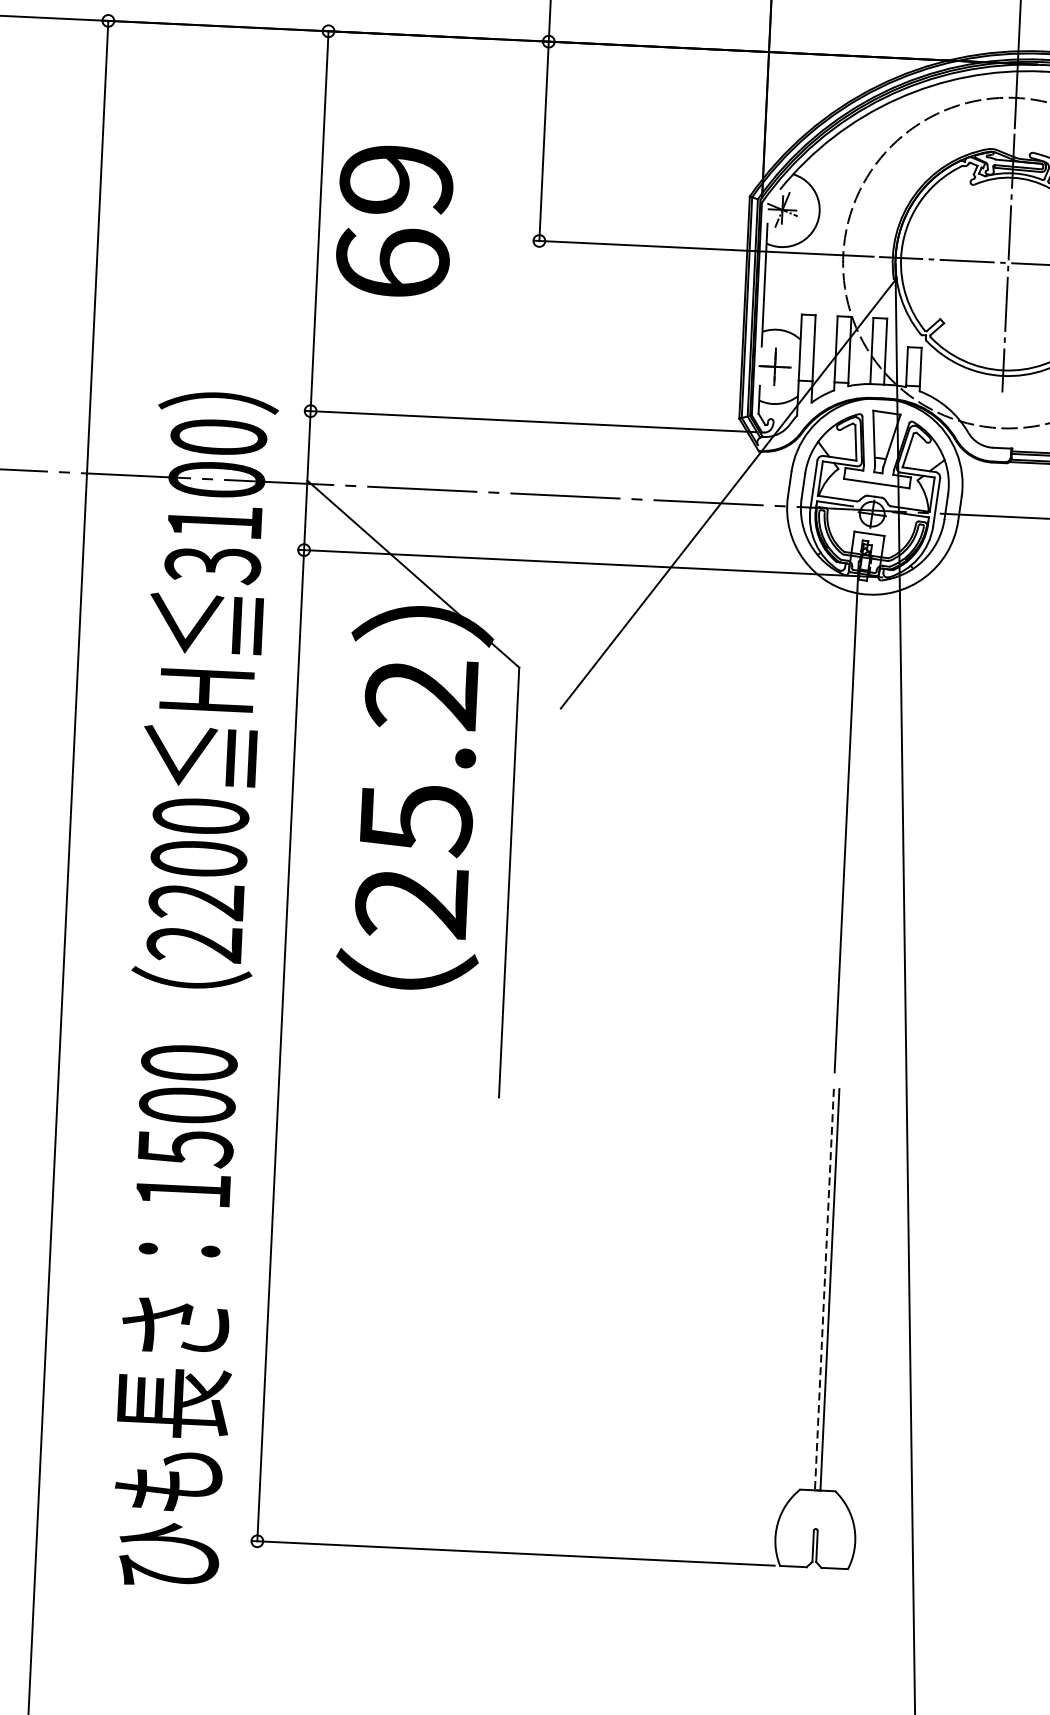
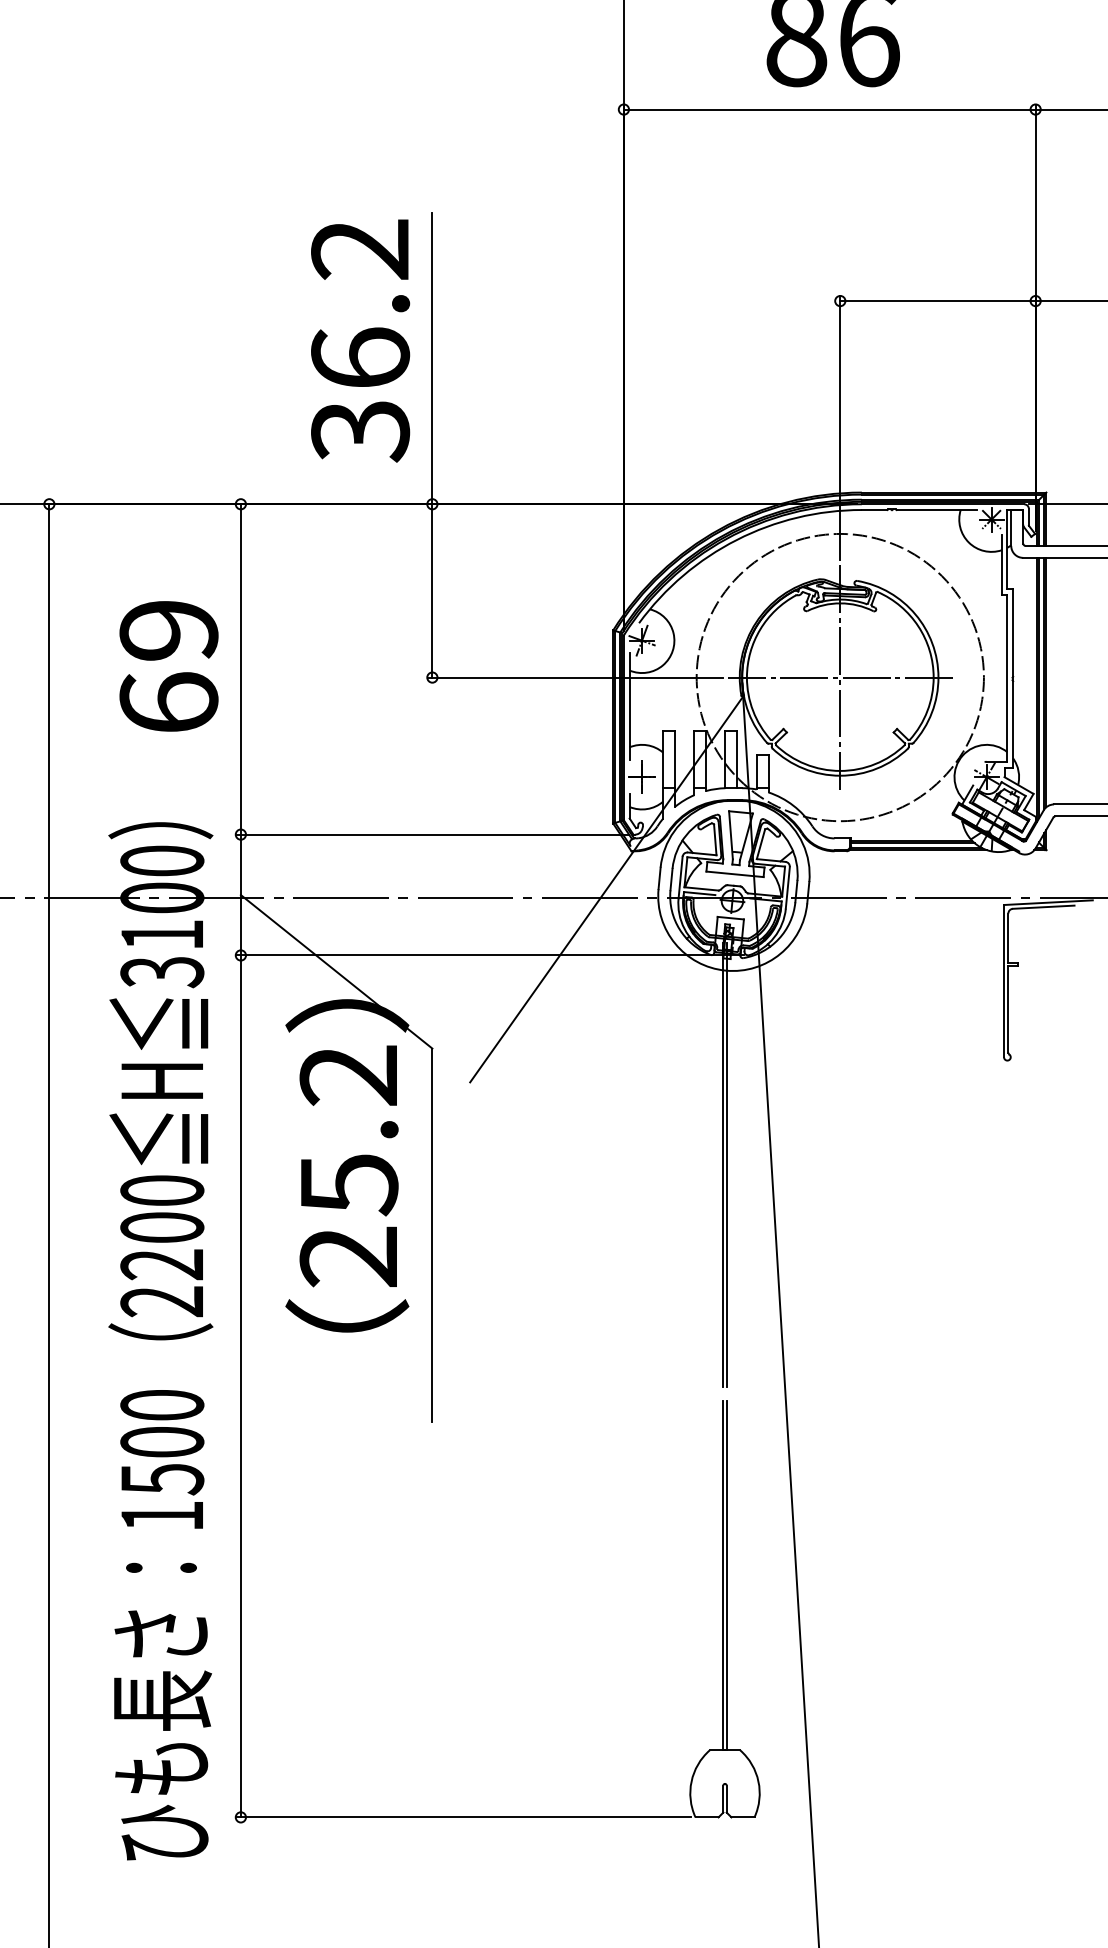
text: (394, 221) -> (168, 666), moved
line: (852, 816) -> (727, 1164), added
line: (824, 1289) -> (722, 1575), dashed -> solid

